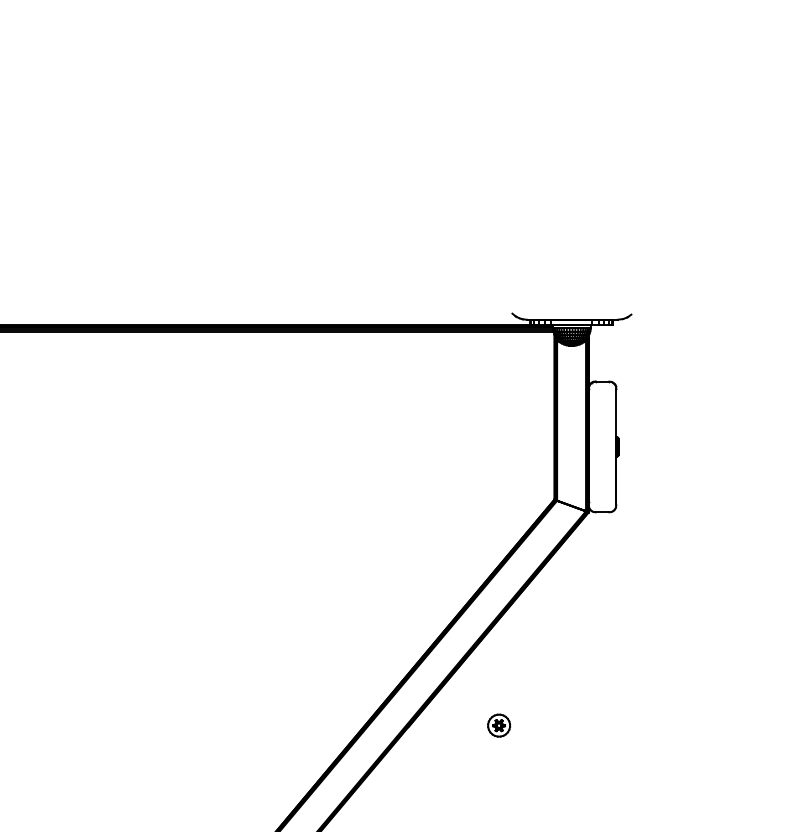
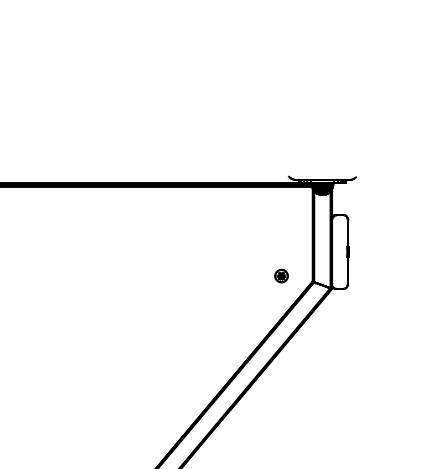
part: (499, 724) -> (281, 275), moved

